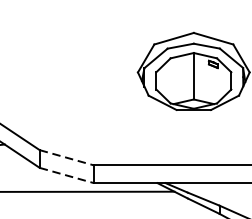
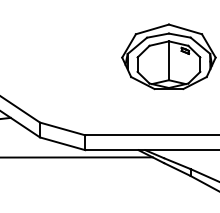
line: (66, 157) -> (62, 128), dashed -> solid
line: (66, 175) -> (62, 143), dashed -> solid

